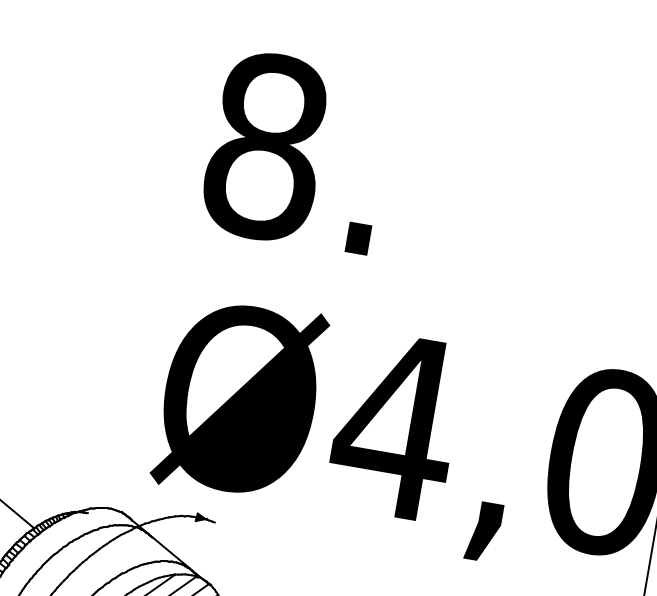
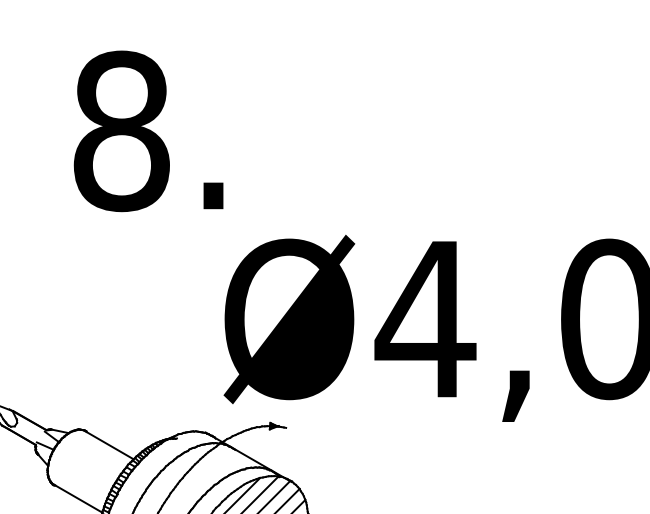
text: (296, 152) -> (148, 131), moved

